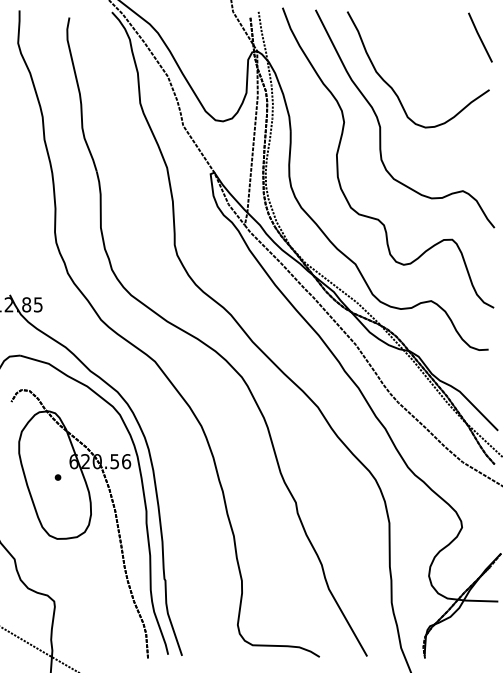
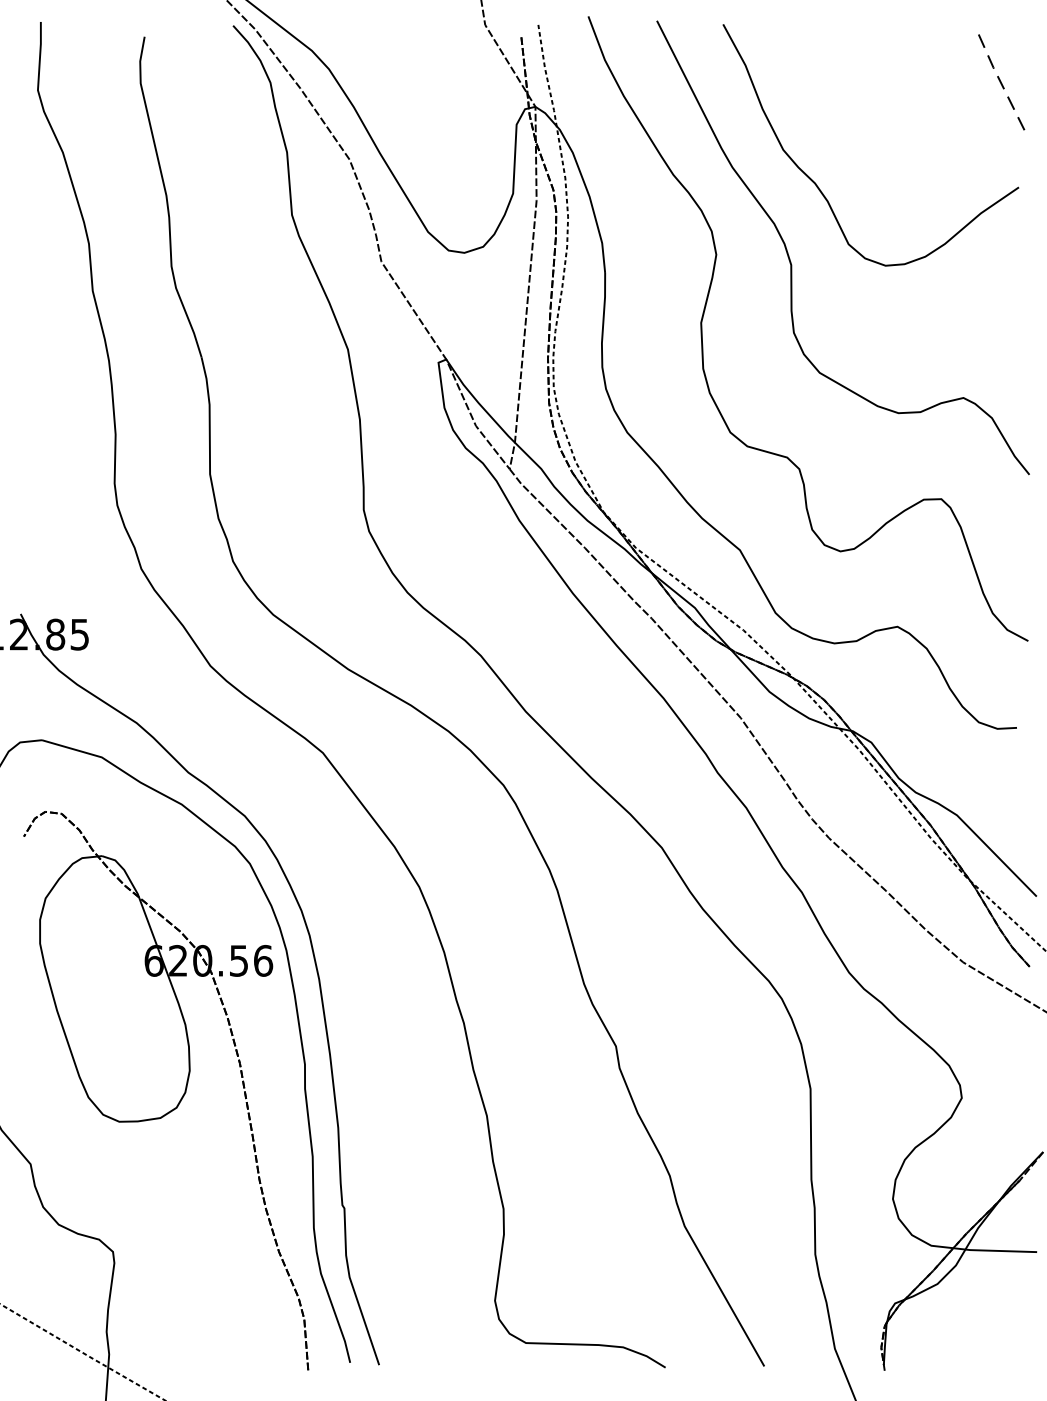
line: (479, 36) -> (997, 76), solid -> dashed
part: (57, 477) -> (119, 993), removed

